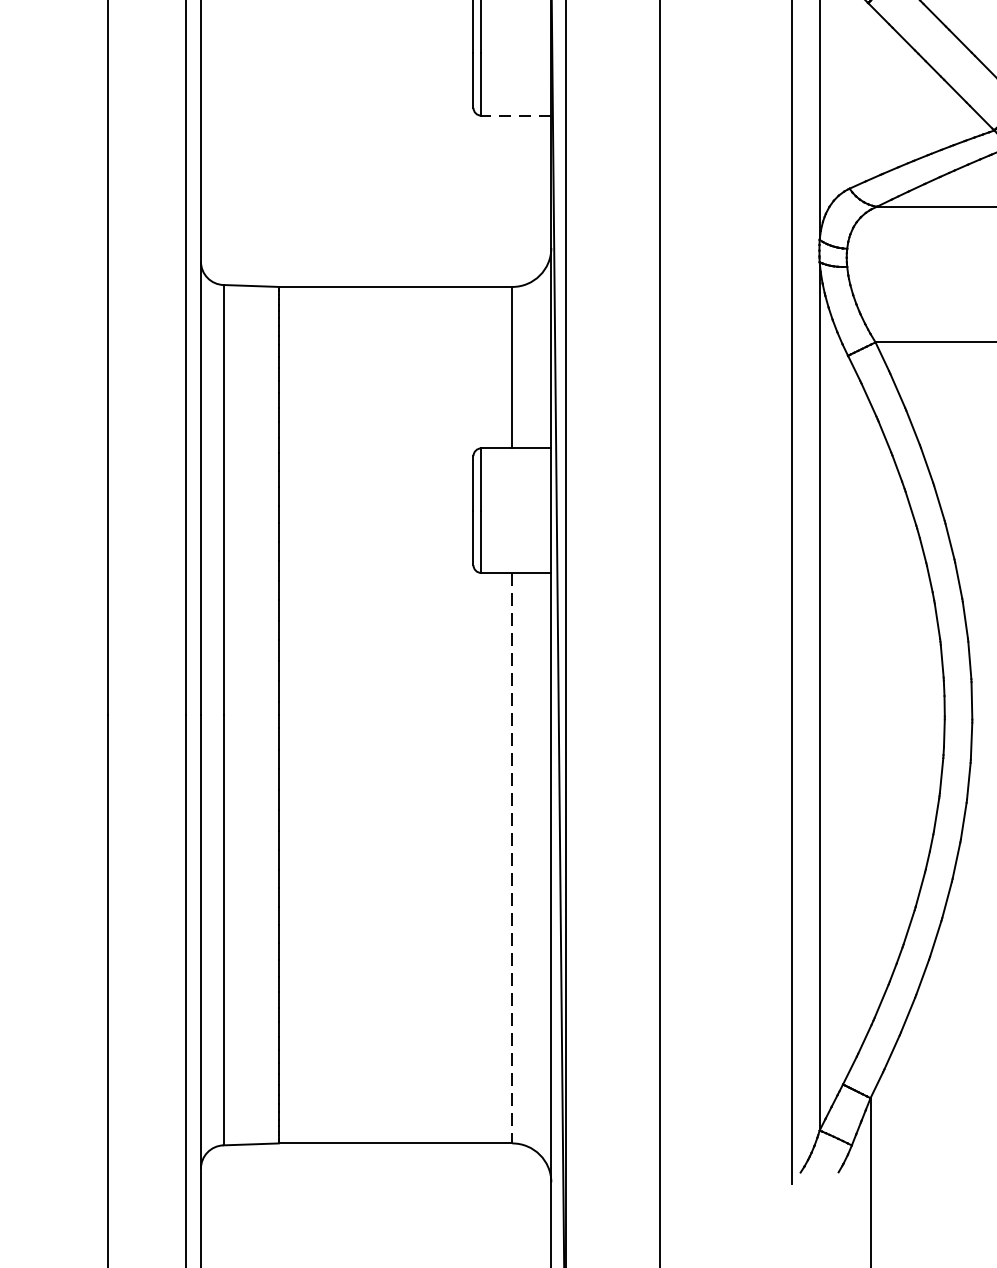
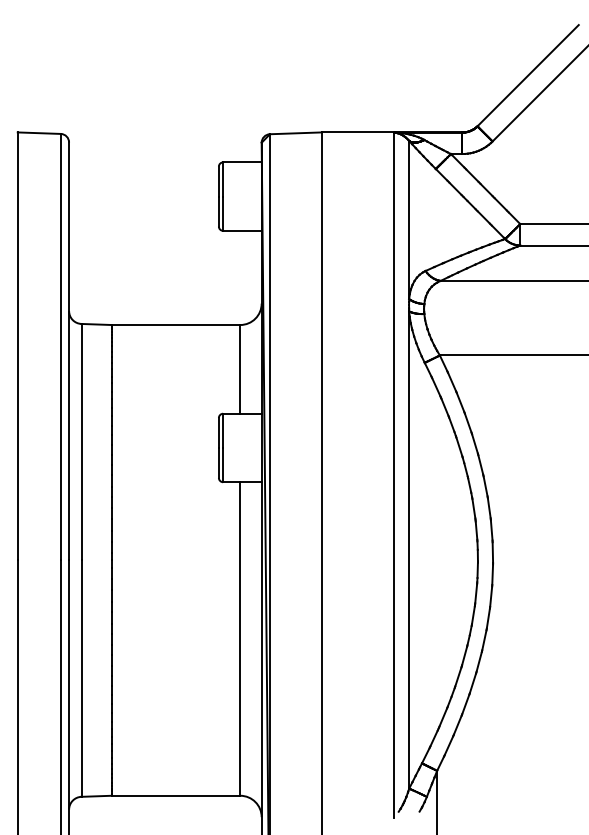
line: (514, 114) -> (241, 230), dashed -> solid
line: (512, 857) -> (240, 638), dashed -> solid

